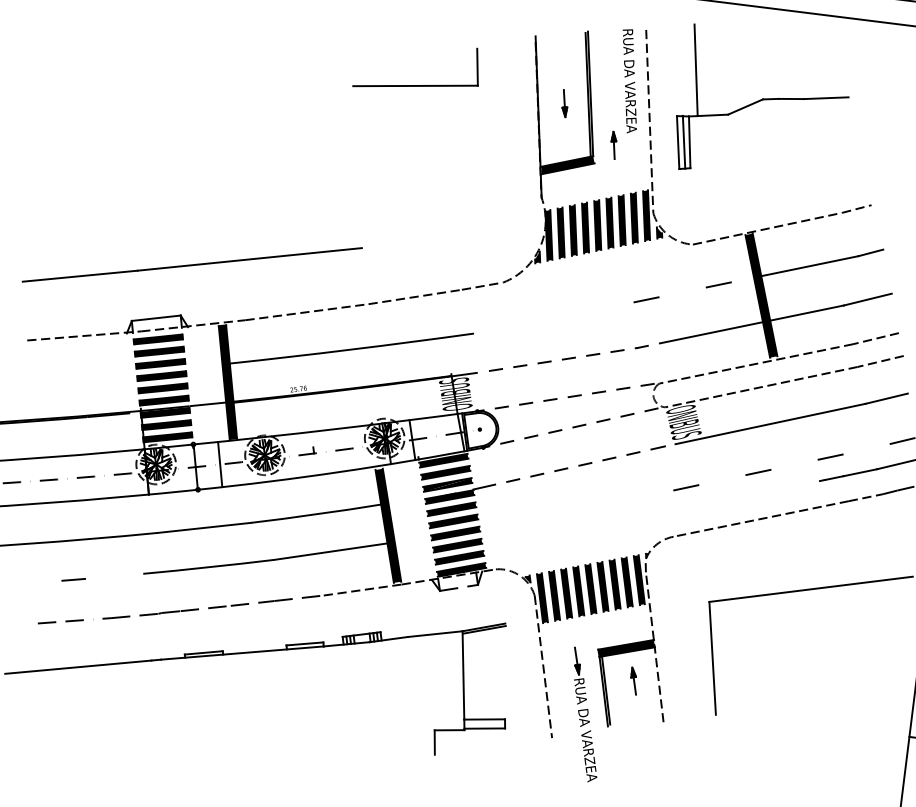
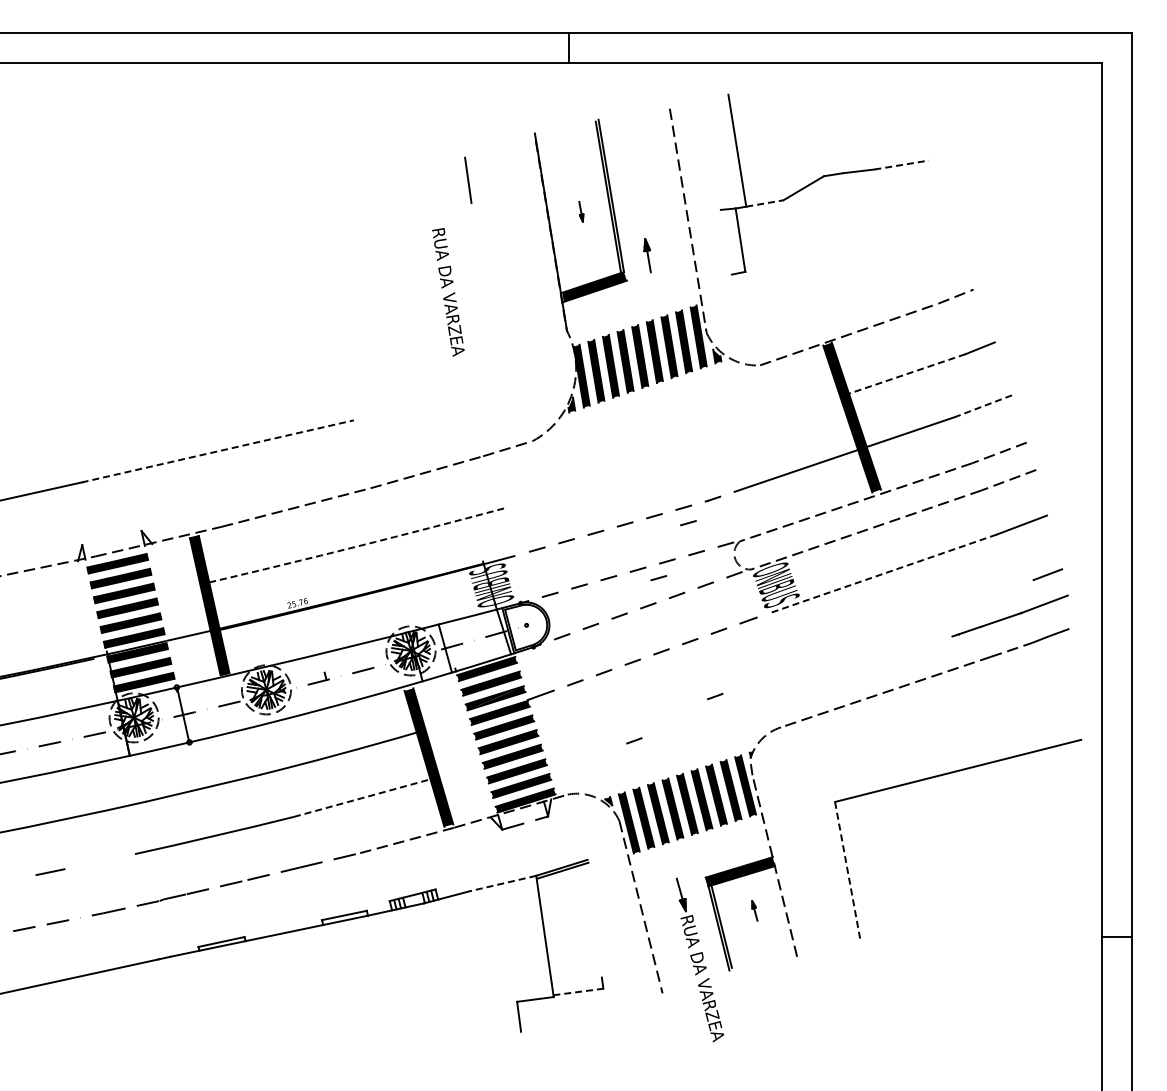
text: (629, 81) -> (448, 292), moved
line: (415, 85) -> (394, 212), removed
line: (826, 98) -> (901, 165), solid -> dashed
part: (565, 103) -> (581, 211), size x0.6
line: (712, 115) -> (764, 203), solid -> dashed
line: (677, 141) -> (725, 241), removed
line: (684, 141) -> (733, 240), removed
line: (249, 259) -> (217, 451), solid -> dashed
line: (810, 265) -> (907, 373), solid -> dashed
line: (718, 284) -> (797, 410), removed
line: (646, 299) -> (711, 440), removed
line: (867, 299) -> (983, 406), solid -> dashed
line: (156, 317) -> (111, 537), removed
arc: (352, 349) -> (357, 546), solid -> dashed
line: (619, 364) -> (688, 523), added
line: (590, 405) -> (658, 578), added
line: (770, 424) -> (882, 574), solid -> dashed
line: (830, 457) -> (961, 605), removed
line: (219, 464) -> (212, 707), removed
line: (758, 472) -> (875, 635), removed
line: (685, 487) -> (788, 665), removed
line: (624, 505) -> (715, 696), added
line: (554, 532) -> (634, 740), added
line: (331, 551) -> (362, 798), solid -> dashed
line: (434, 634) -> (502, 883), solid -> dashed
line: (712, 658) -> (847, 871), solid -> dashed
part: (634, 680) -> (754, 910), size x0.6
line: (484, 719) -> (576, 980), removed
line: (484, 728) -> (578, 991), solid -> dashed

